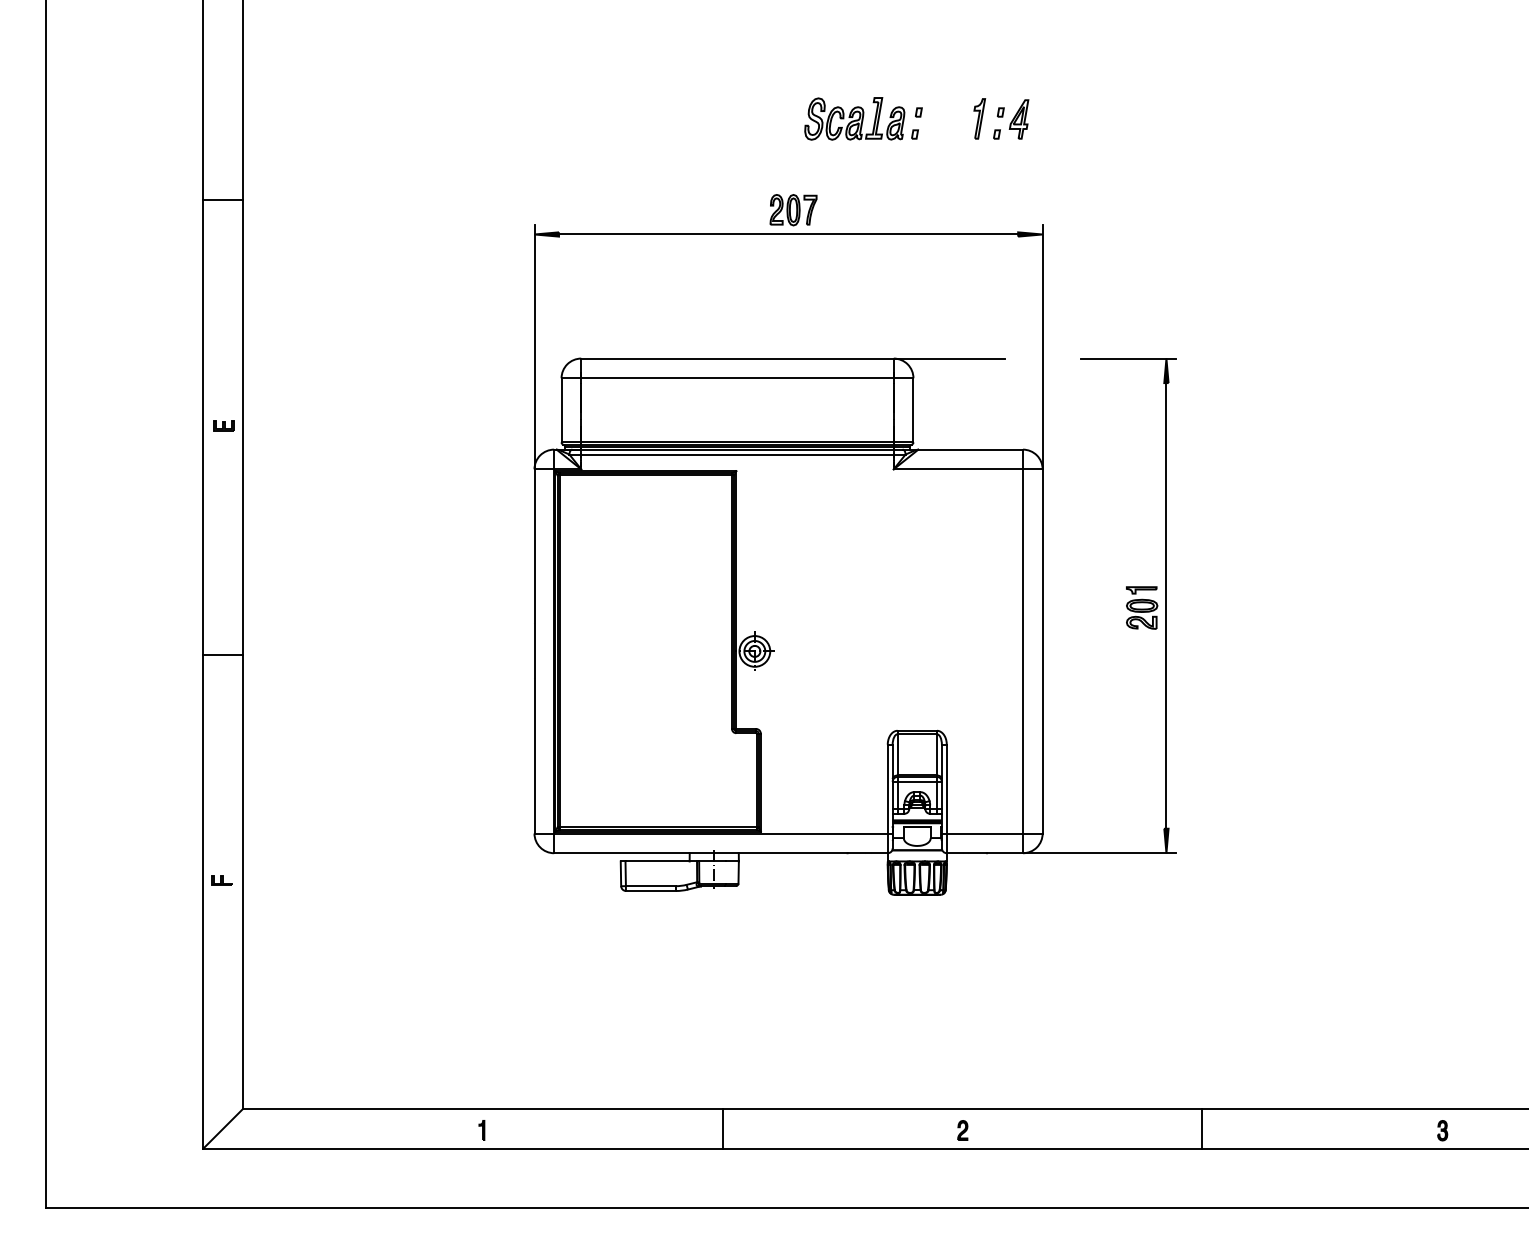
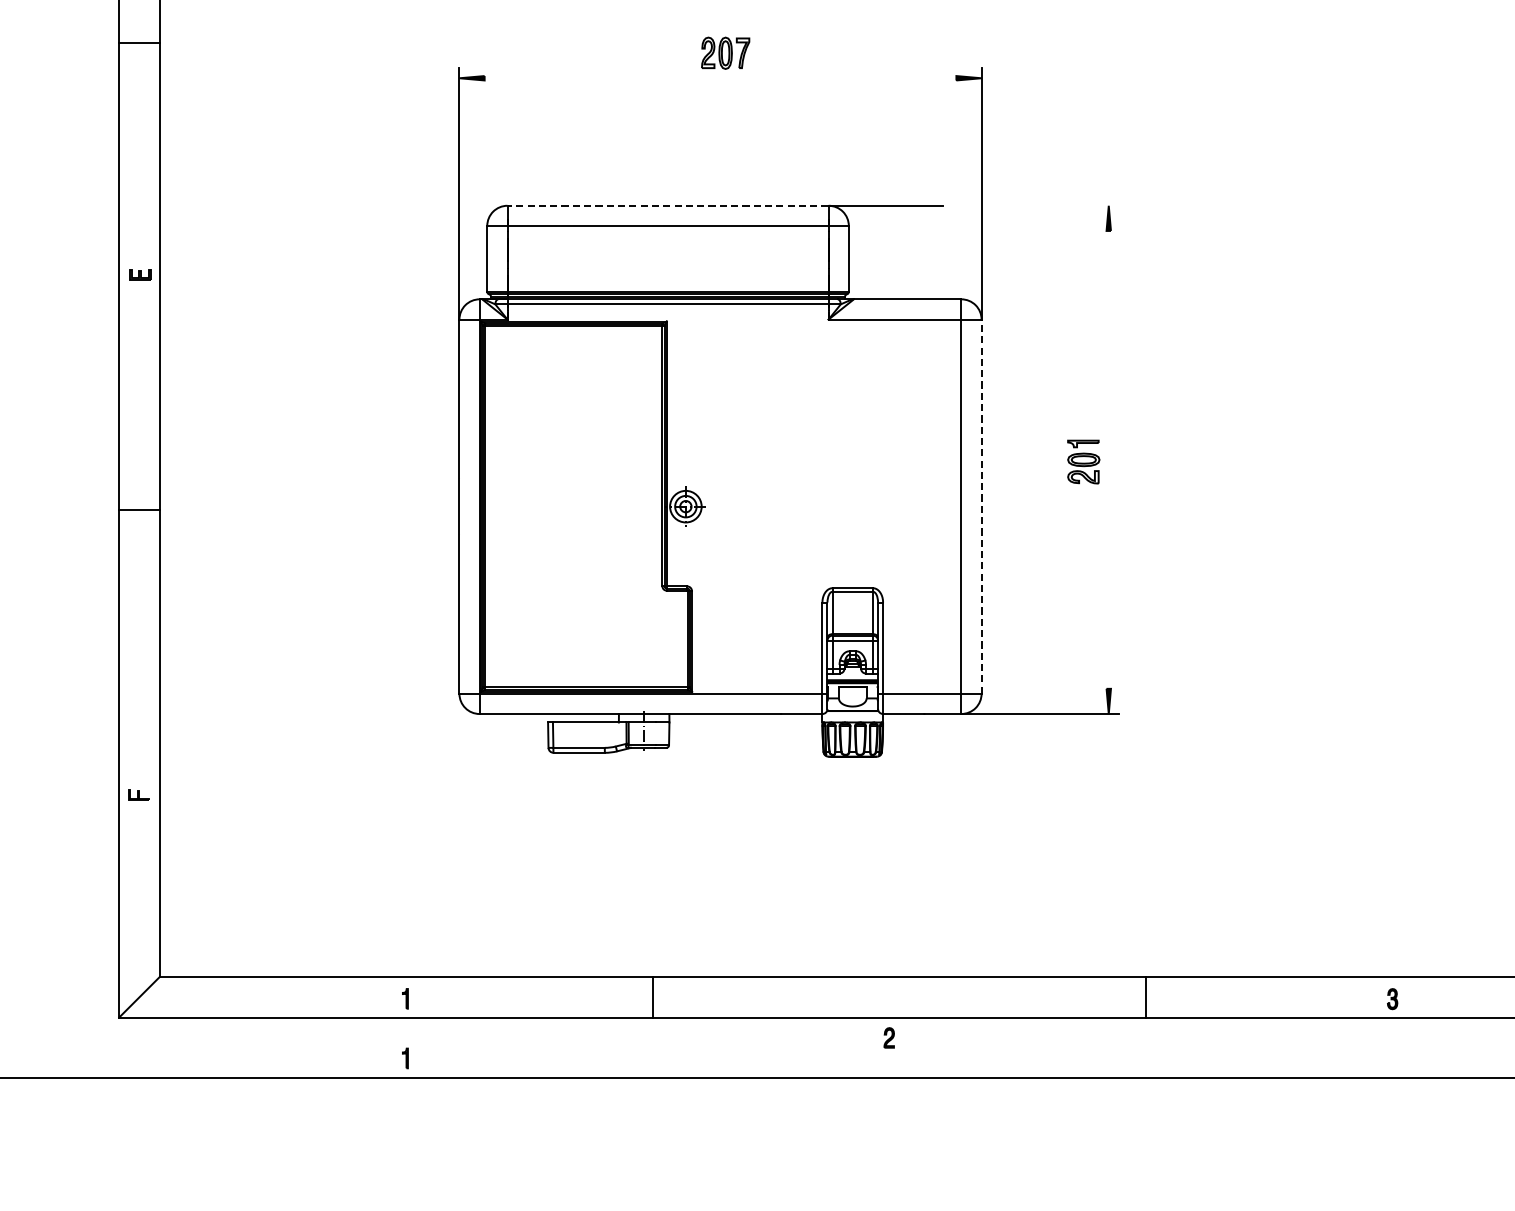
line: (788, 234) -> (720, 78), removed
line: (737, 358) -> (668, 205), solid -> dashed
line: (1128, 358) -> (1069, 205), removed
line: (1166, 605) -> (1108, 459), removed
line: (1042, 650) -> (981, 505), solid -> dashed
part: (221, 880) -> (137, 795), moved
part: (962, 1130) -> (888, 1037), moved
part: (481, 1188) -> (405, 1058), added

